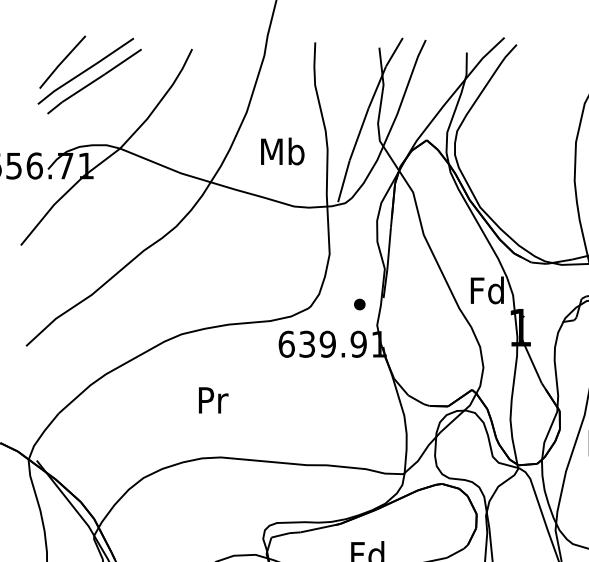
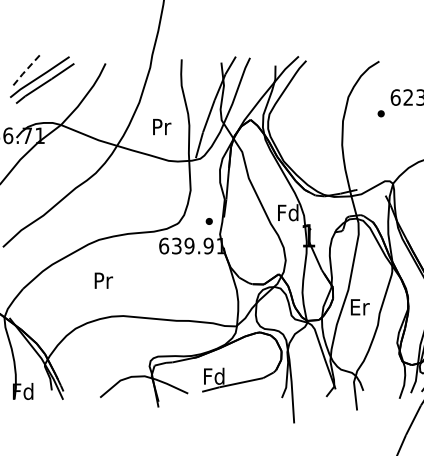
line: (61, 63) -> (24, 72), solid -> dashed
text: (282, 150) -> (161, 126), Mb -> Pr
text: (212, 399) -> (103, 280), moved

